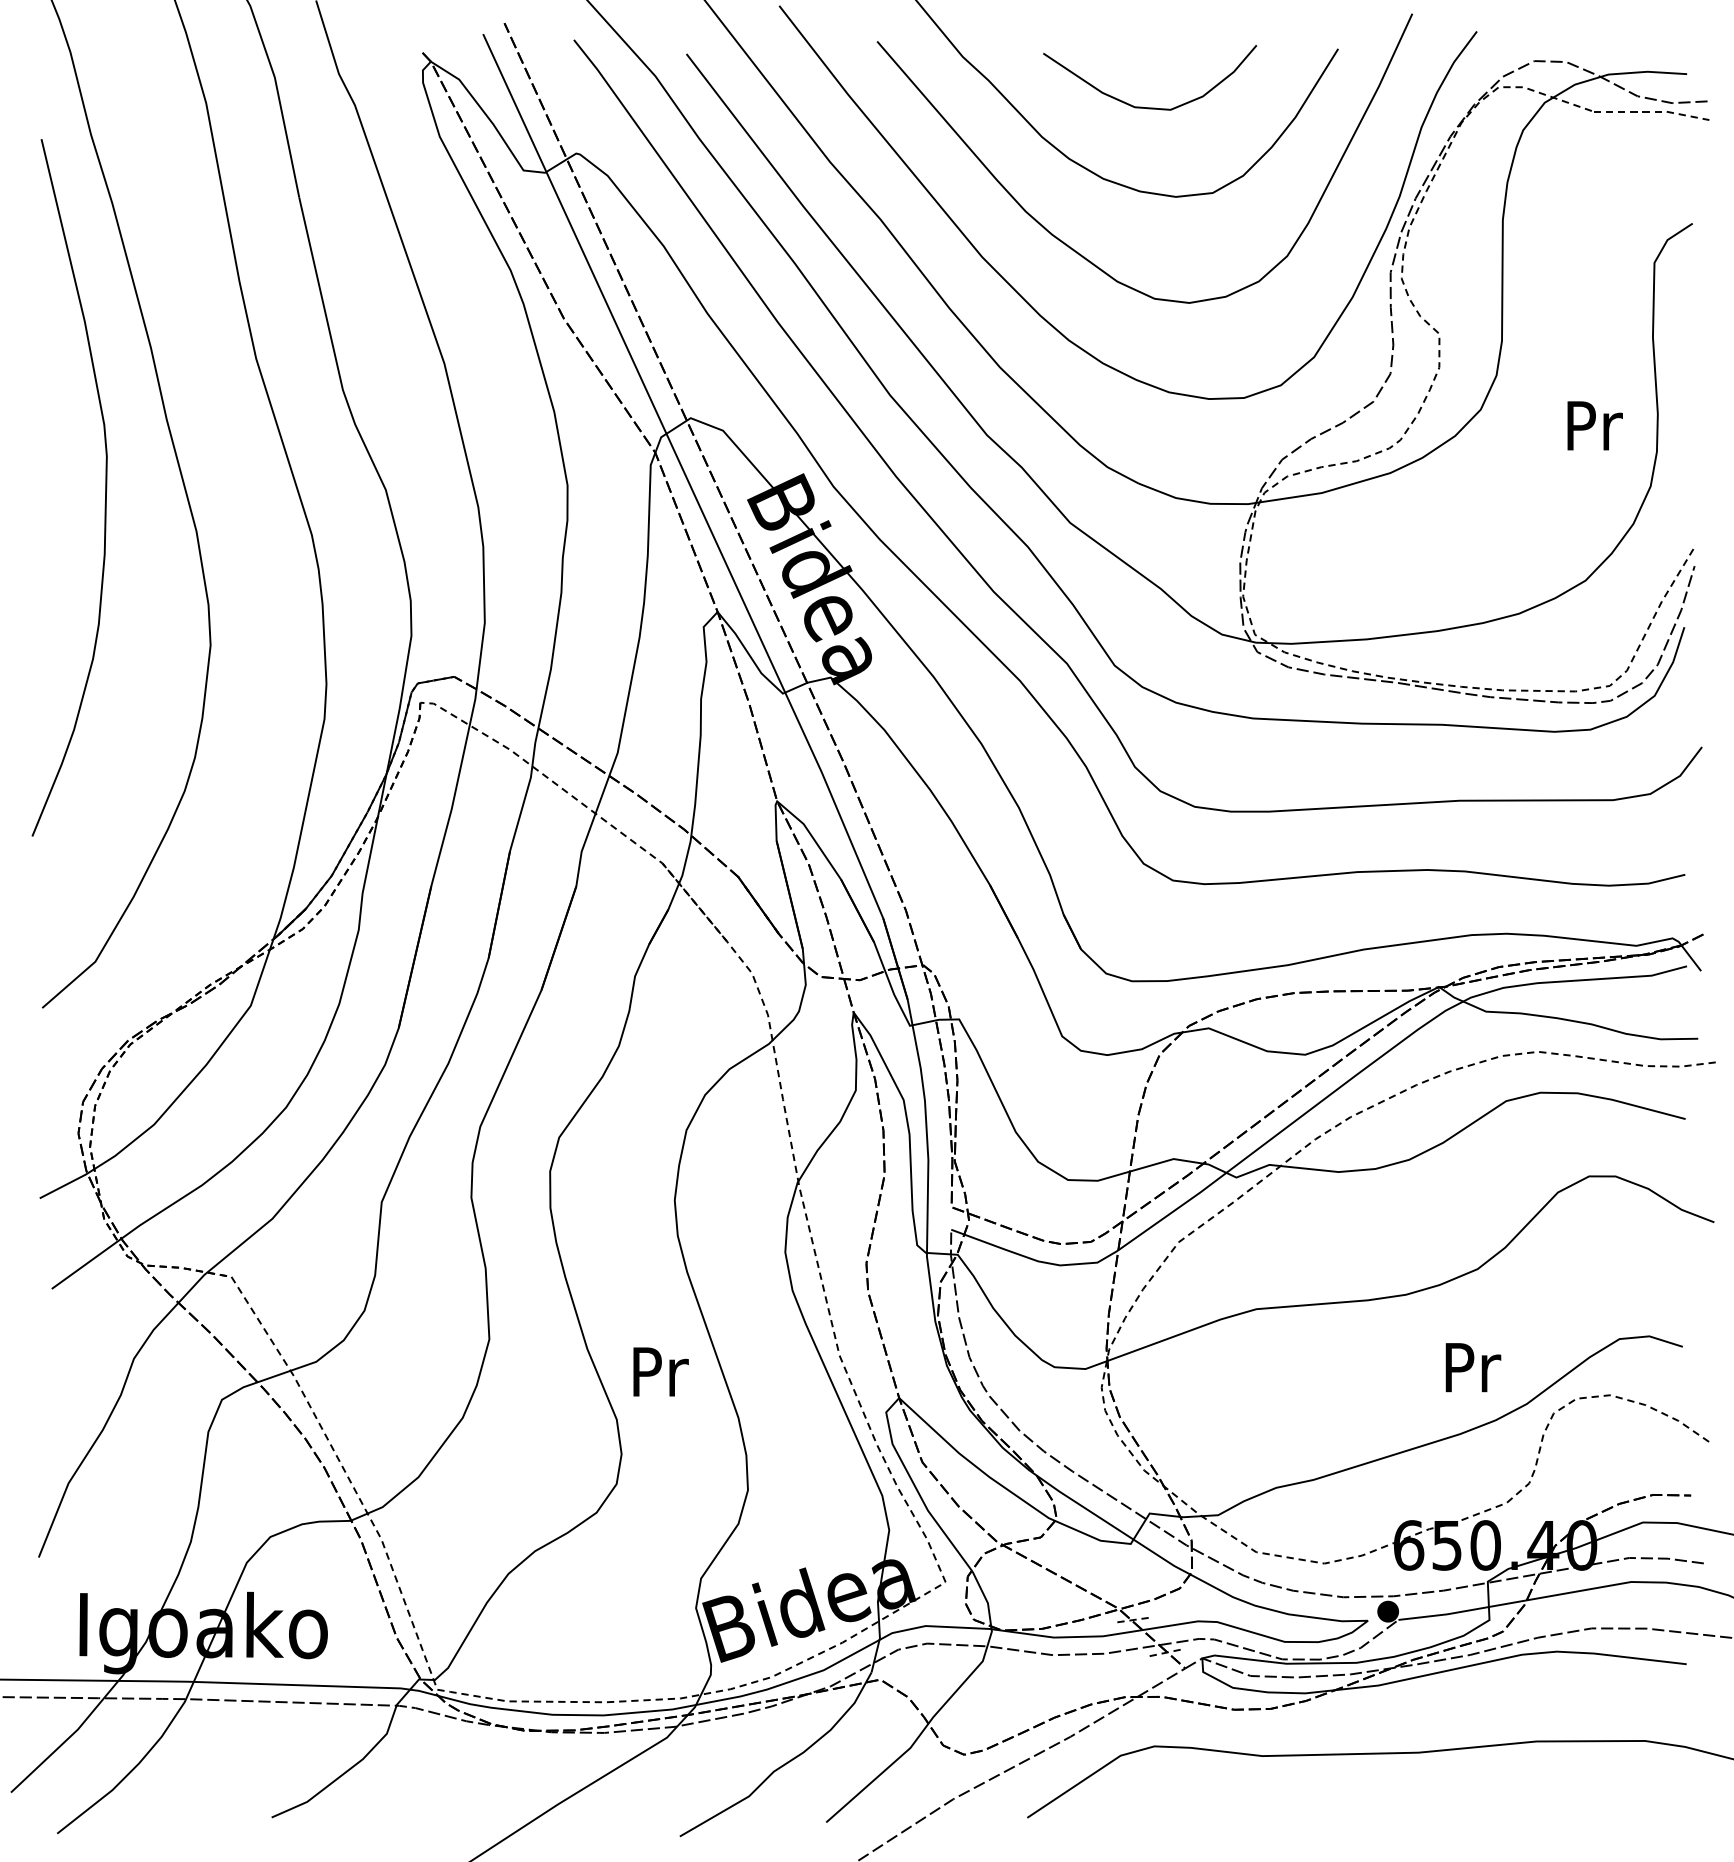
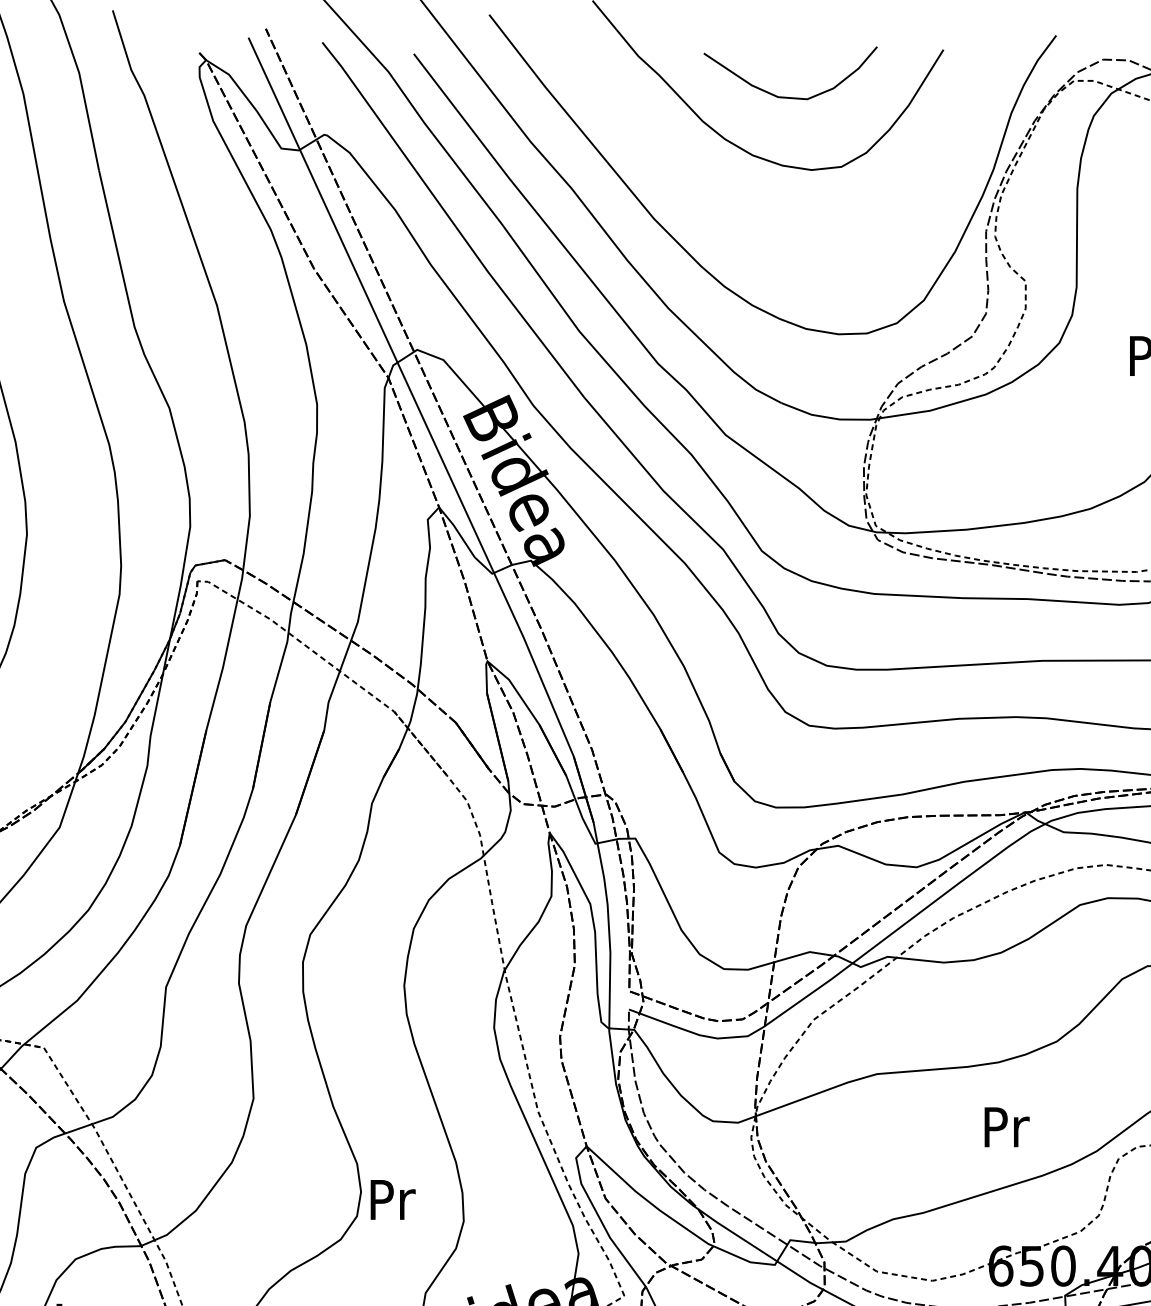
curve: (1080, 253) -> (734, 216), removed
text: (1473, 1367) -> (1007, 1127), moved
text: (660, 1371) -> (392, 1199), moved

